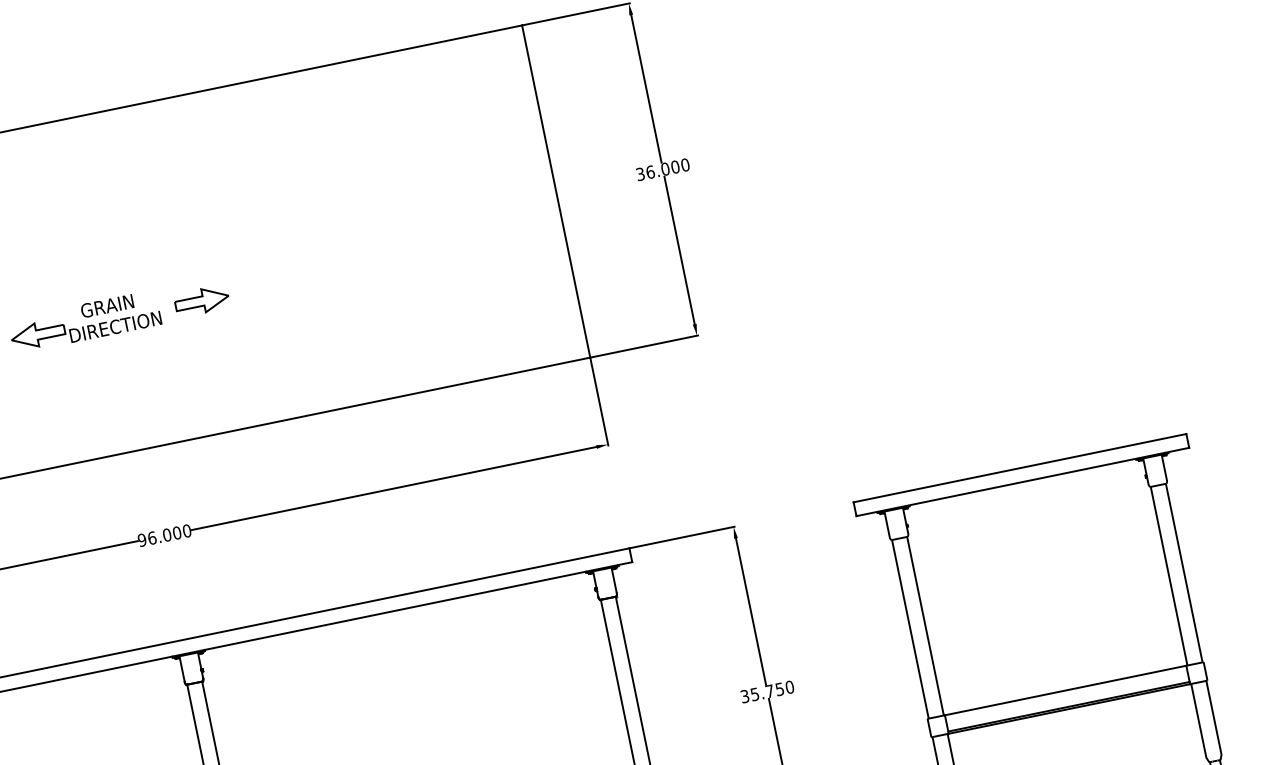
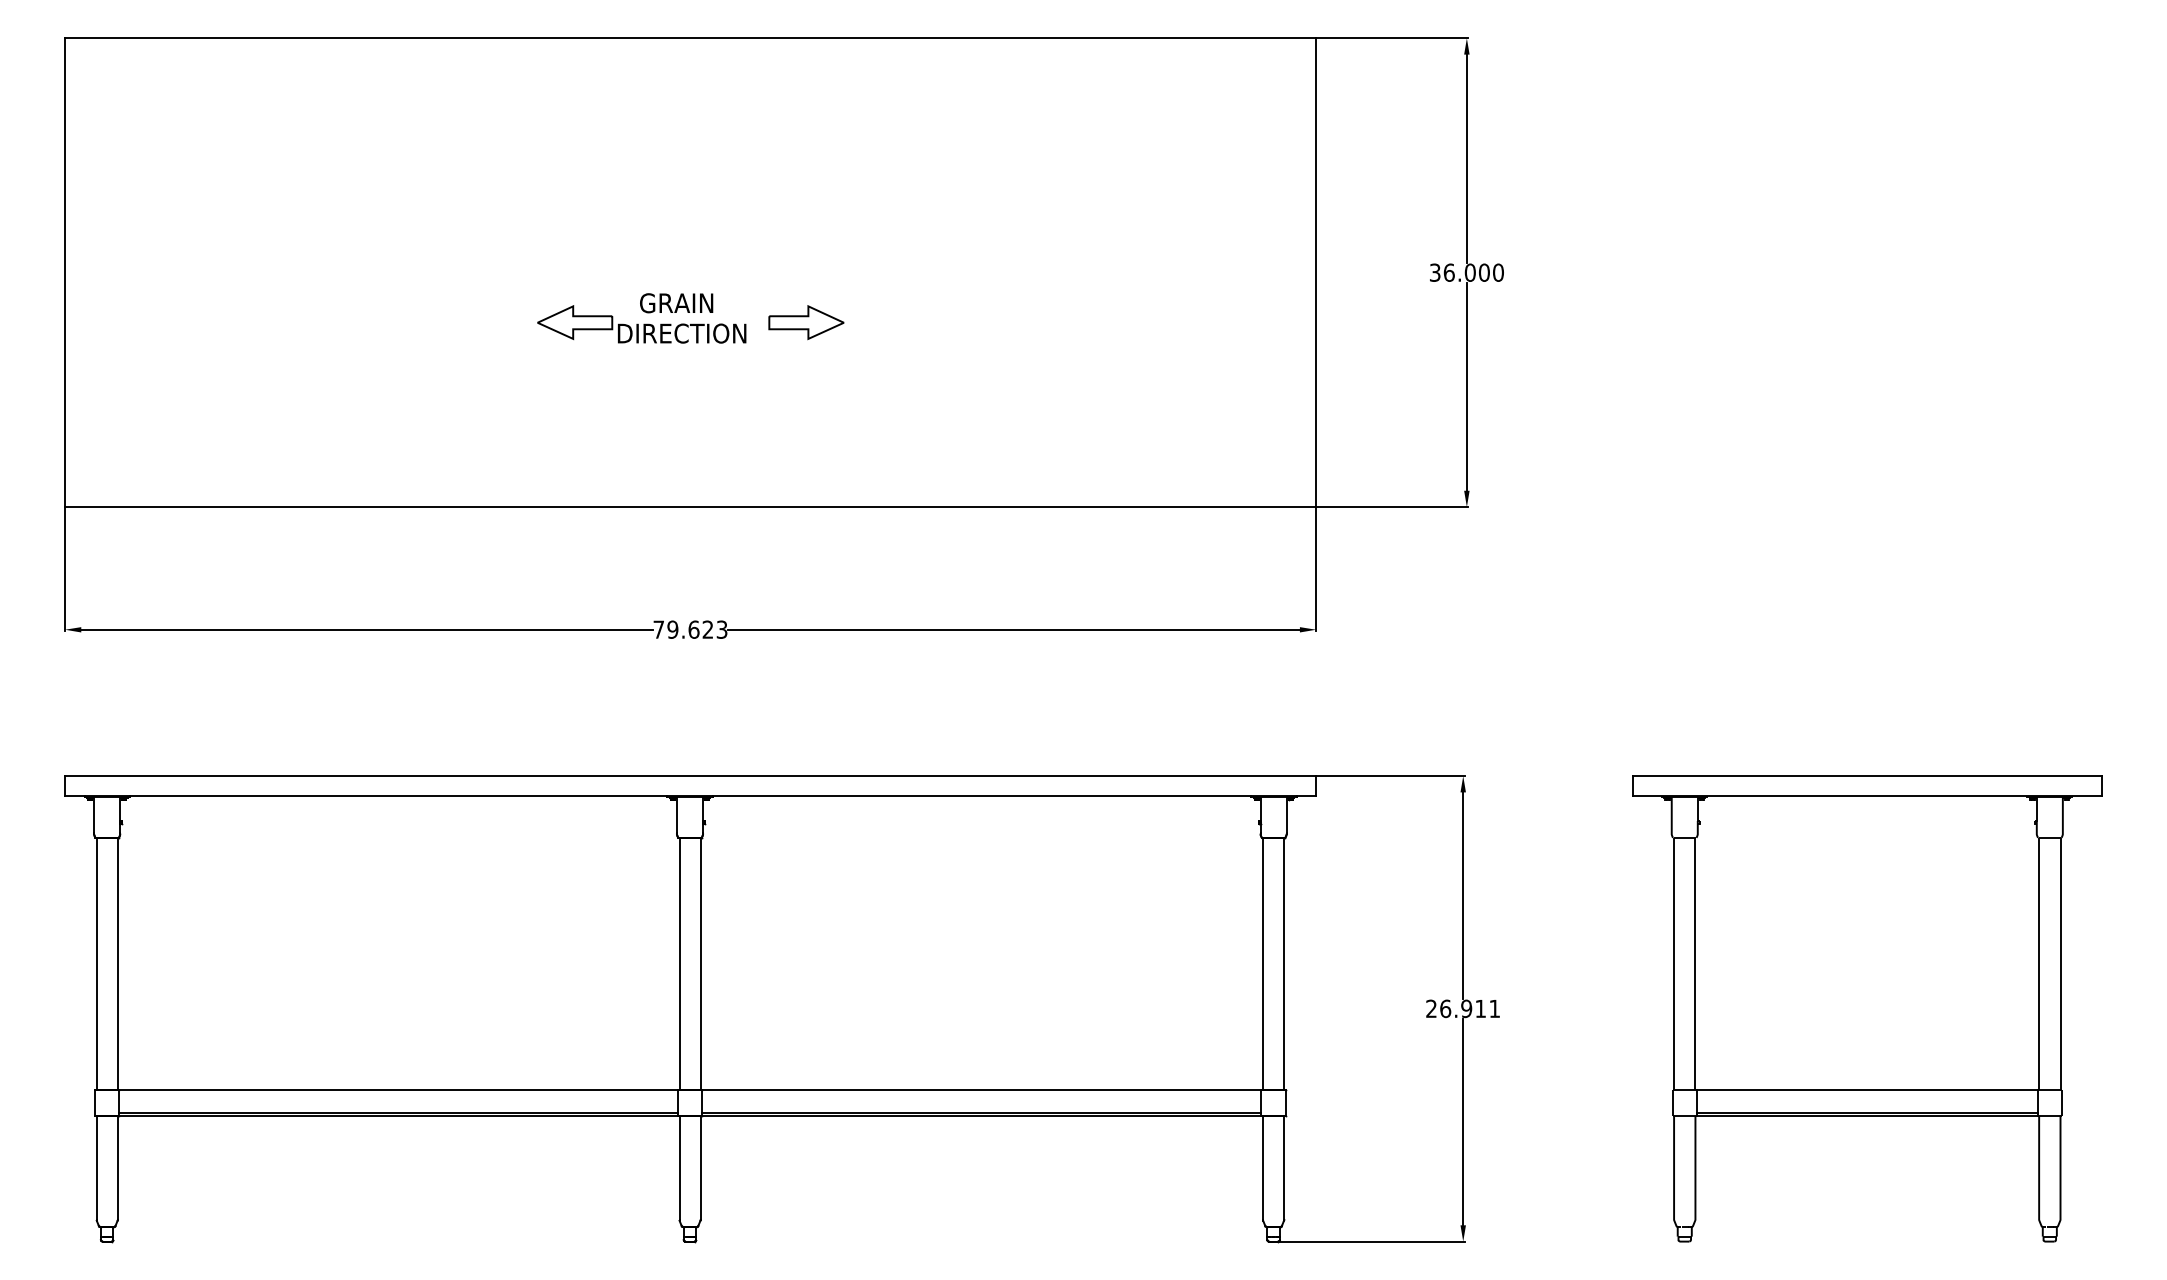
text: (164, 535) -> (690, 629), 96.000 -> 79.623
text: (767, 691) -> (1463, 1008), 35.750 -> 26.911

